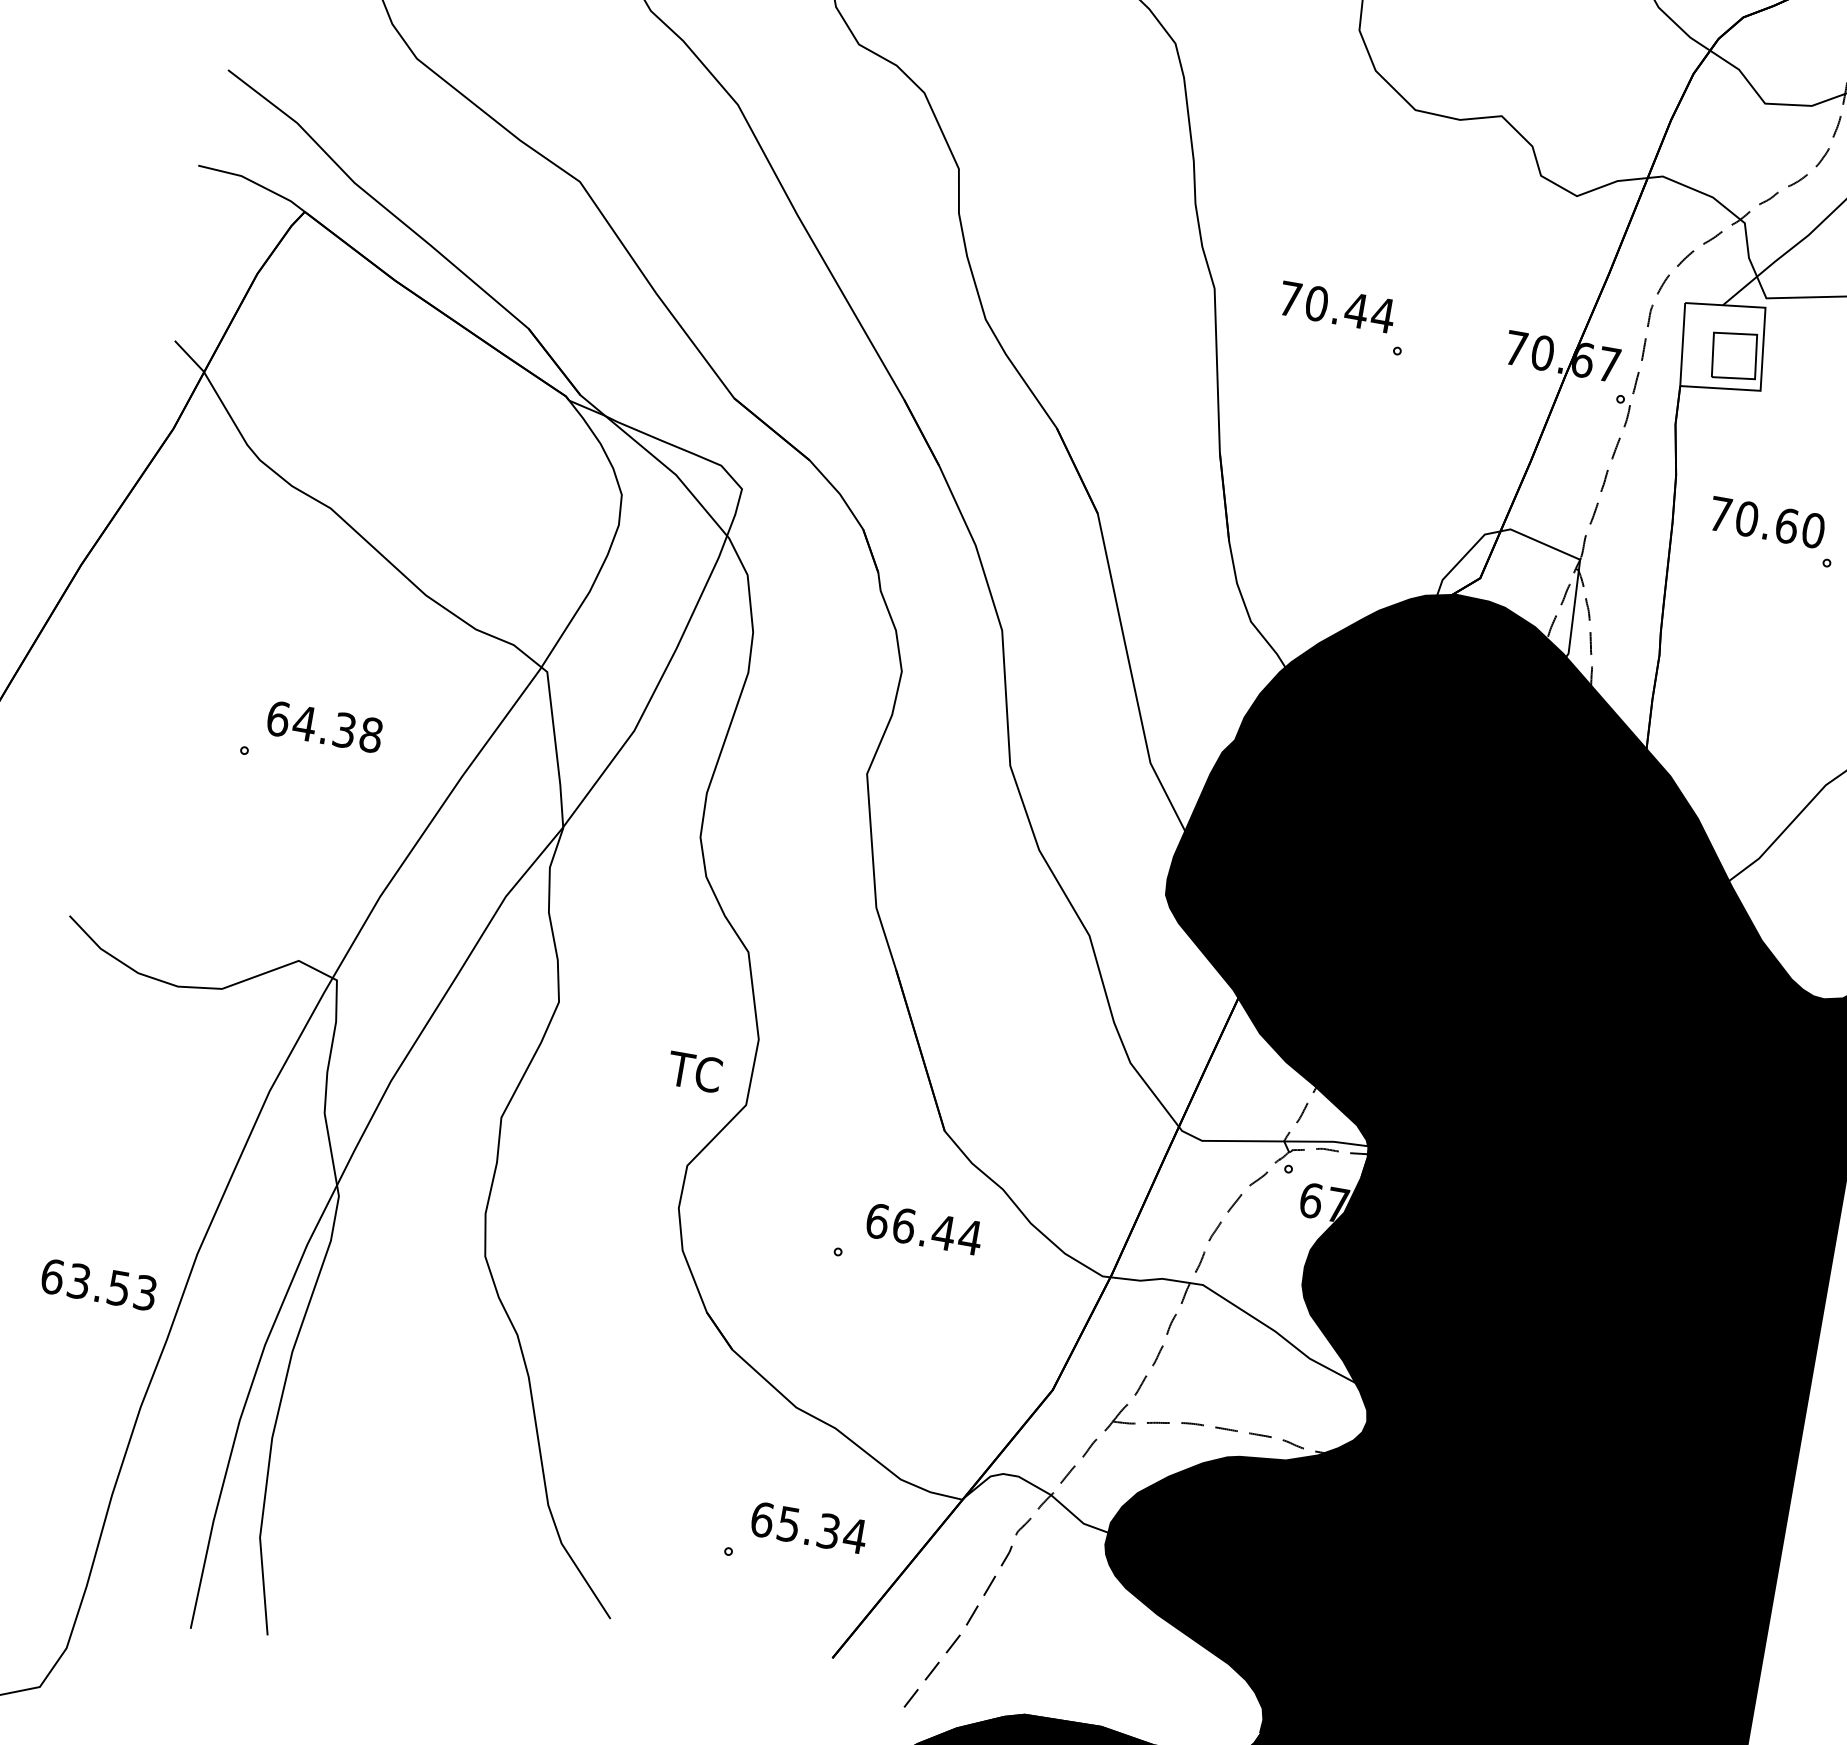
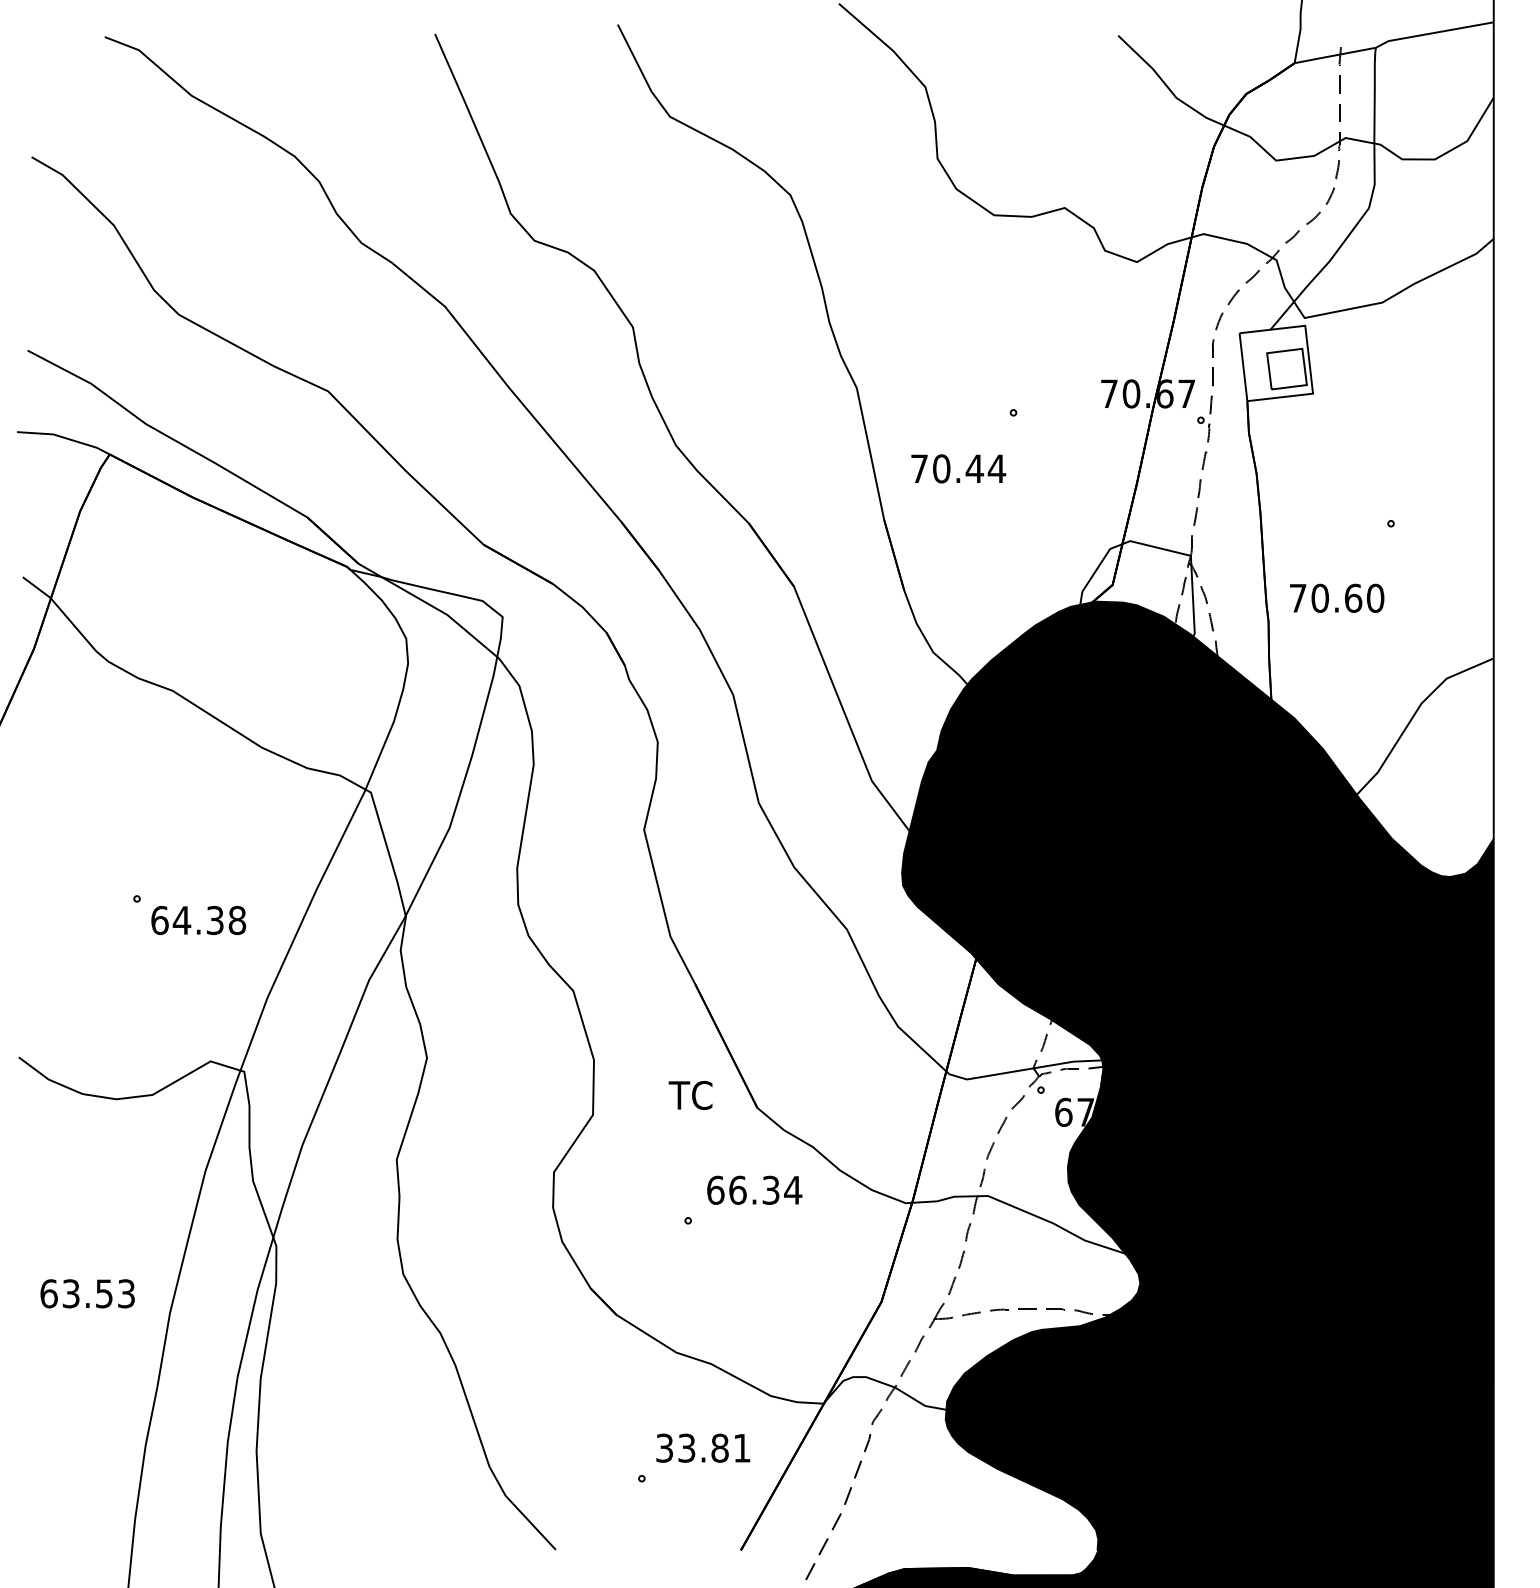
text: (1337, 306) -> (958, 468), moved
text: (1767, 521) -> (1337, 597), moved
text: (324, 726) -> (198, 920), moved
text: (694, 1070) -> (690, 1094), moved
text: (943, 1231) -> (770, 1189), 66.44 -> 66.34
text: (98, 1284) -> (87, 1293), moved
text: (809, 1527) -> (703, 1447), 65.34 -> 33.81

